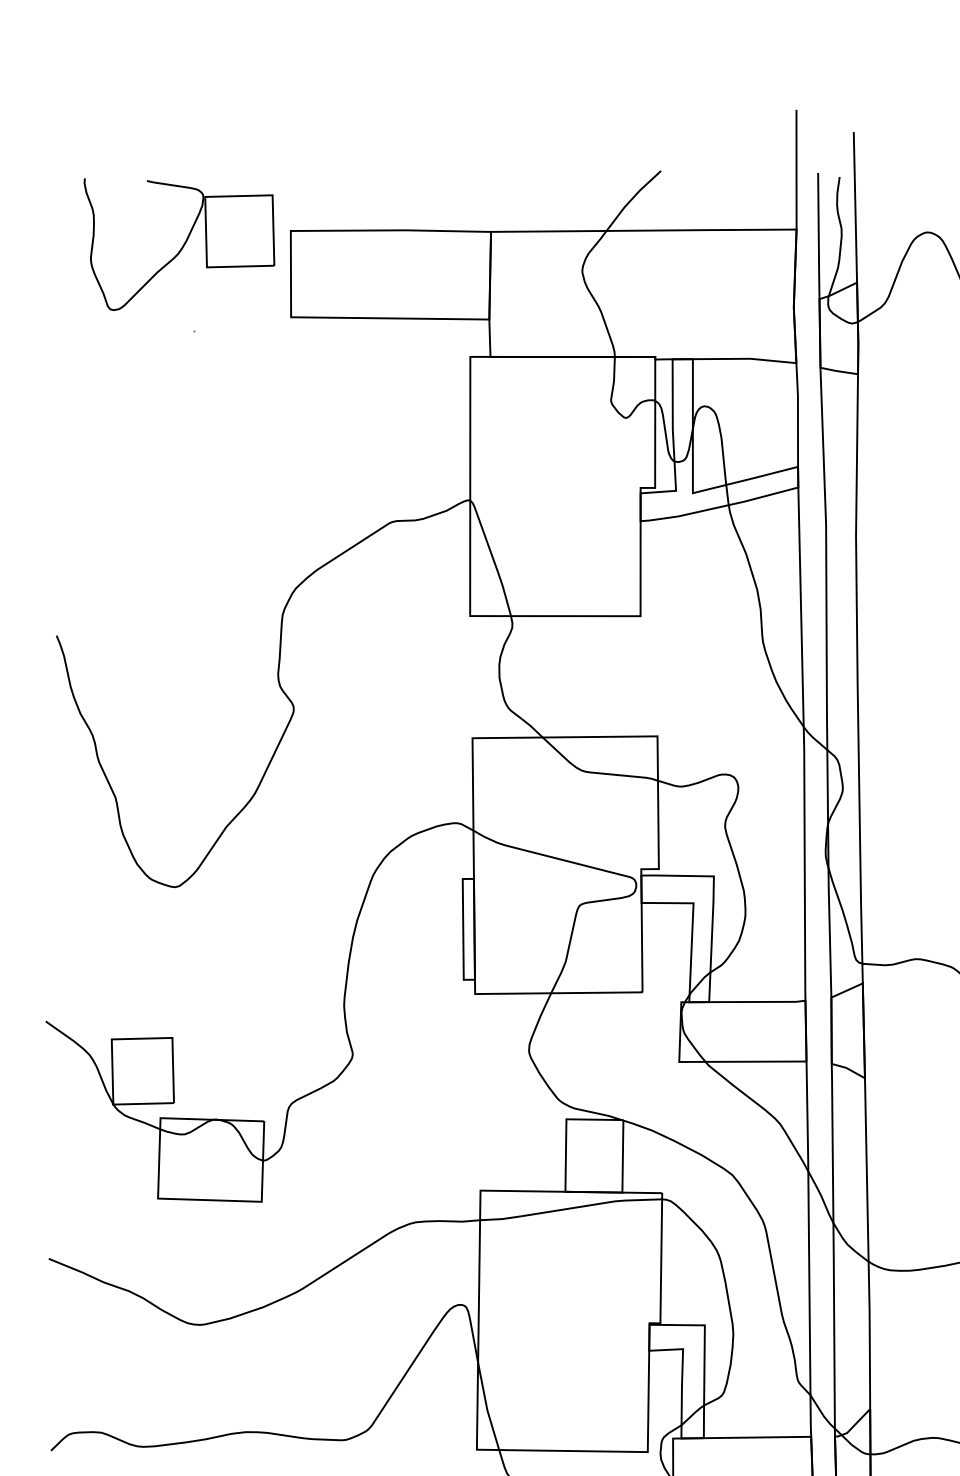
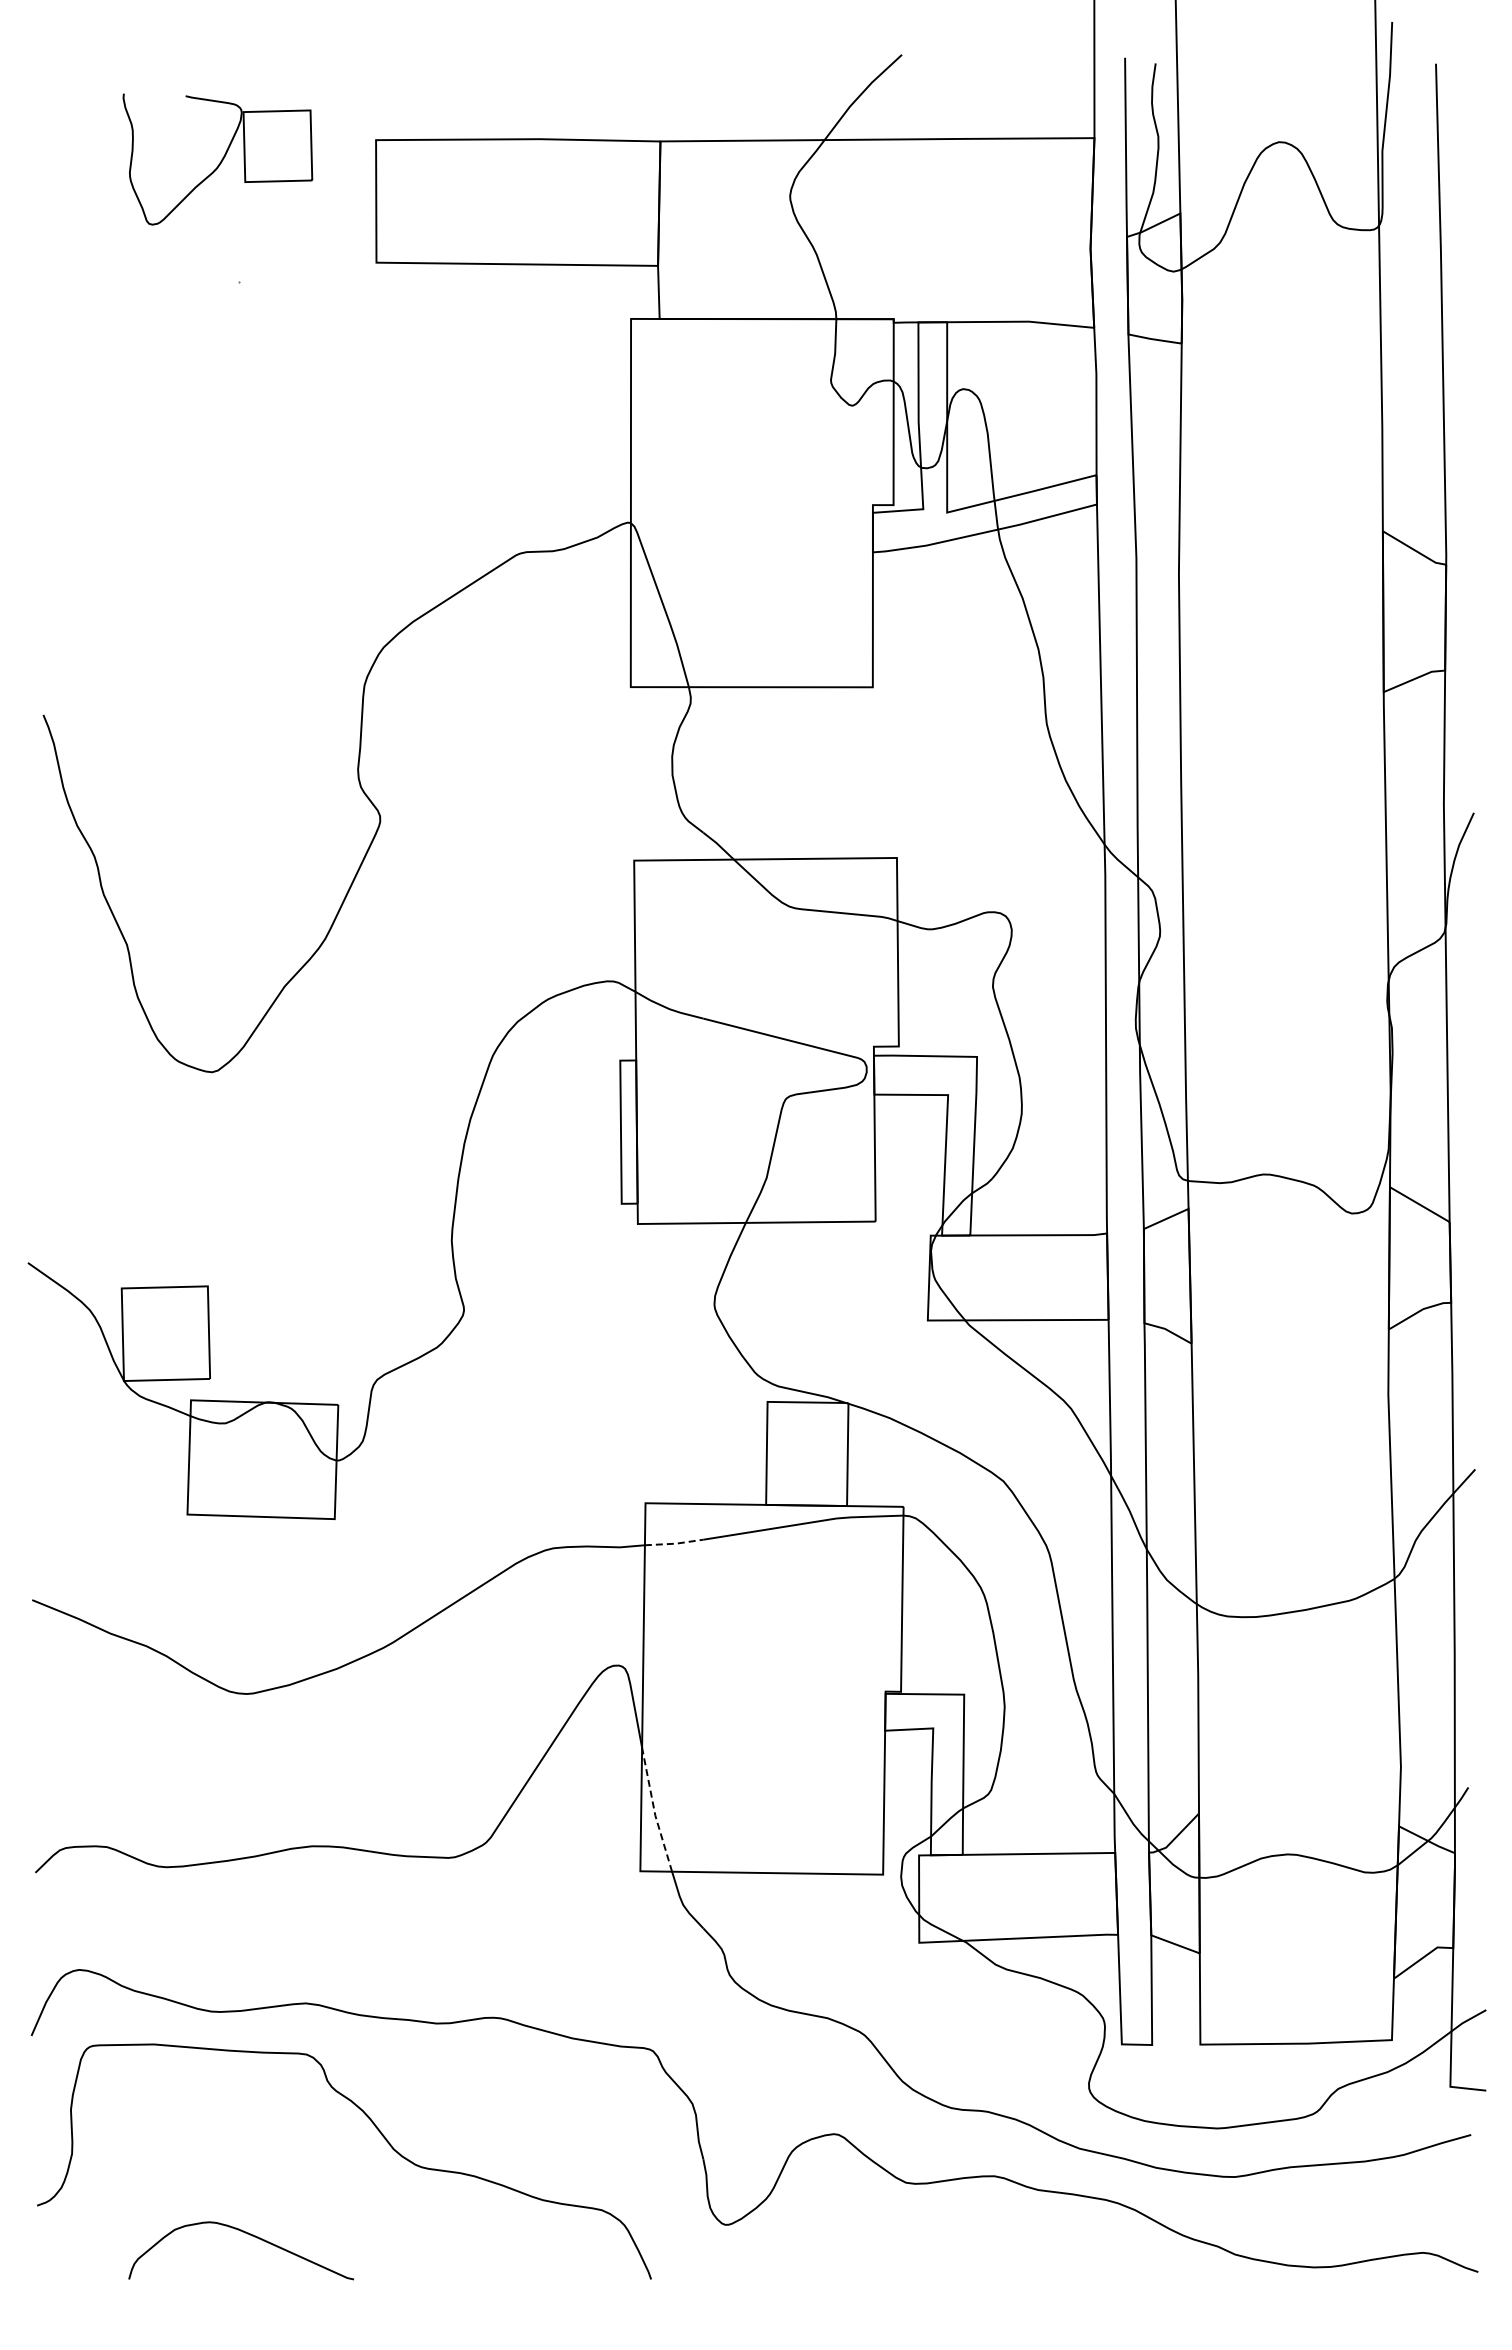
part: (179, 244) -> (217, 159), size x0.7
line: (501, 1218) -> (675, 1543), solid -> dashed
line: (486, 1406) -> (654, 1810), solid -> dashed

